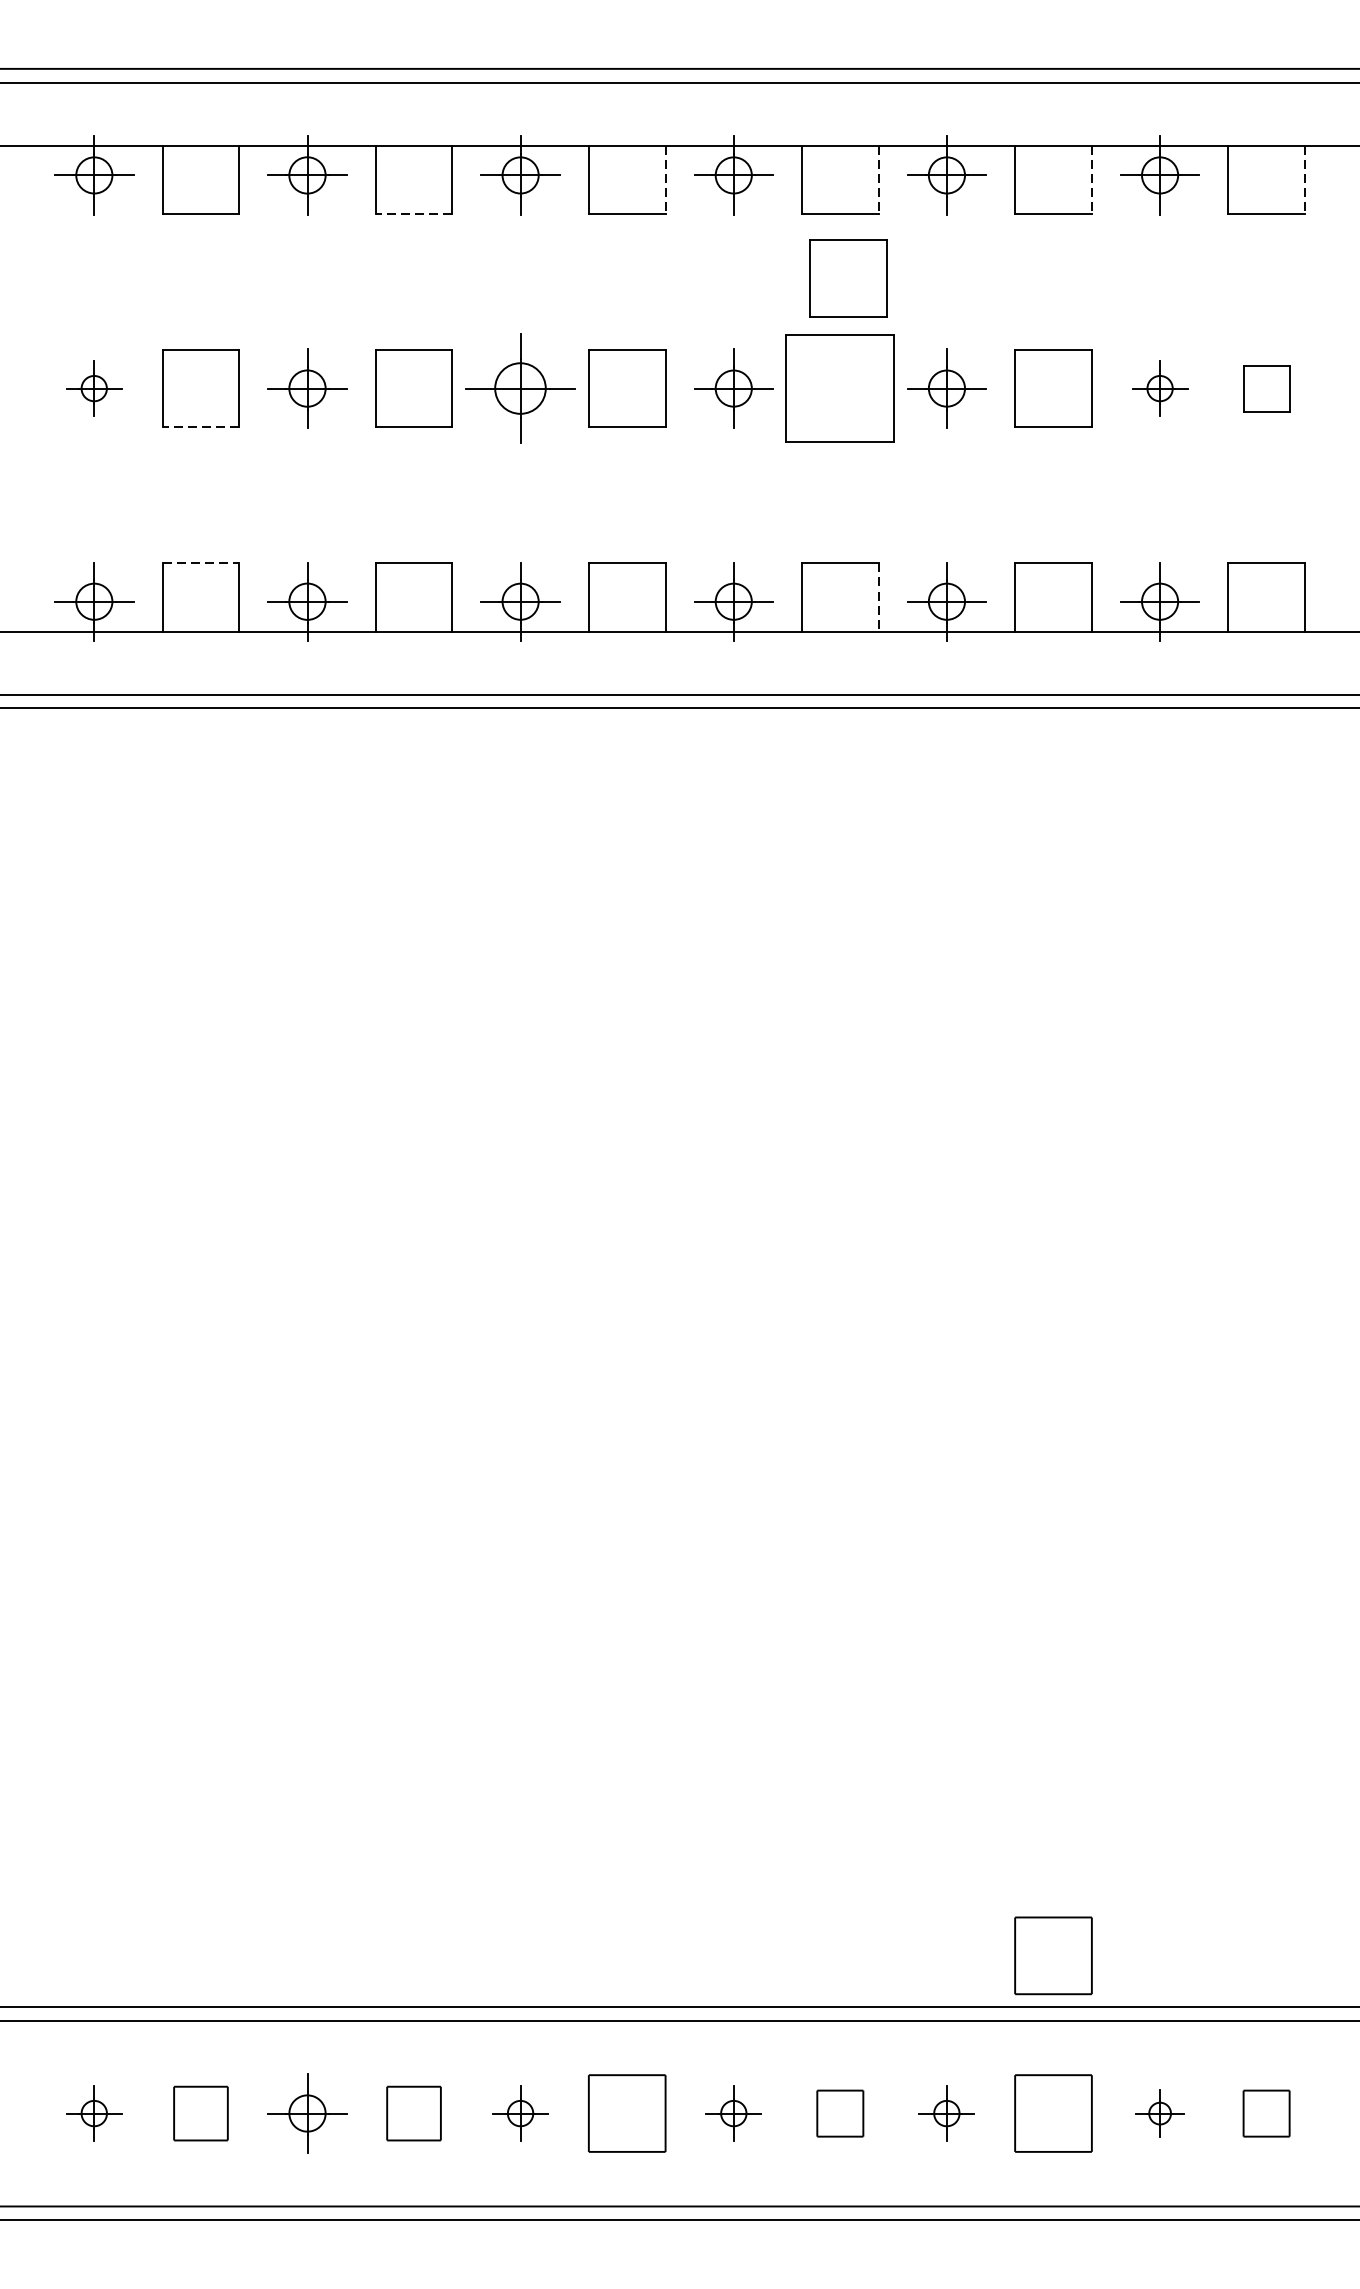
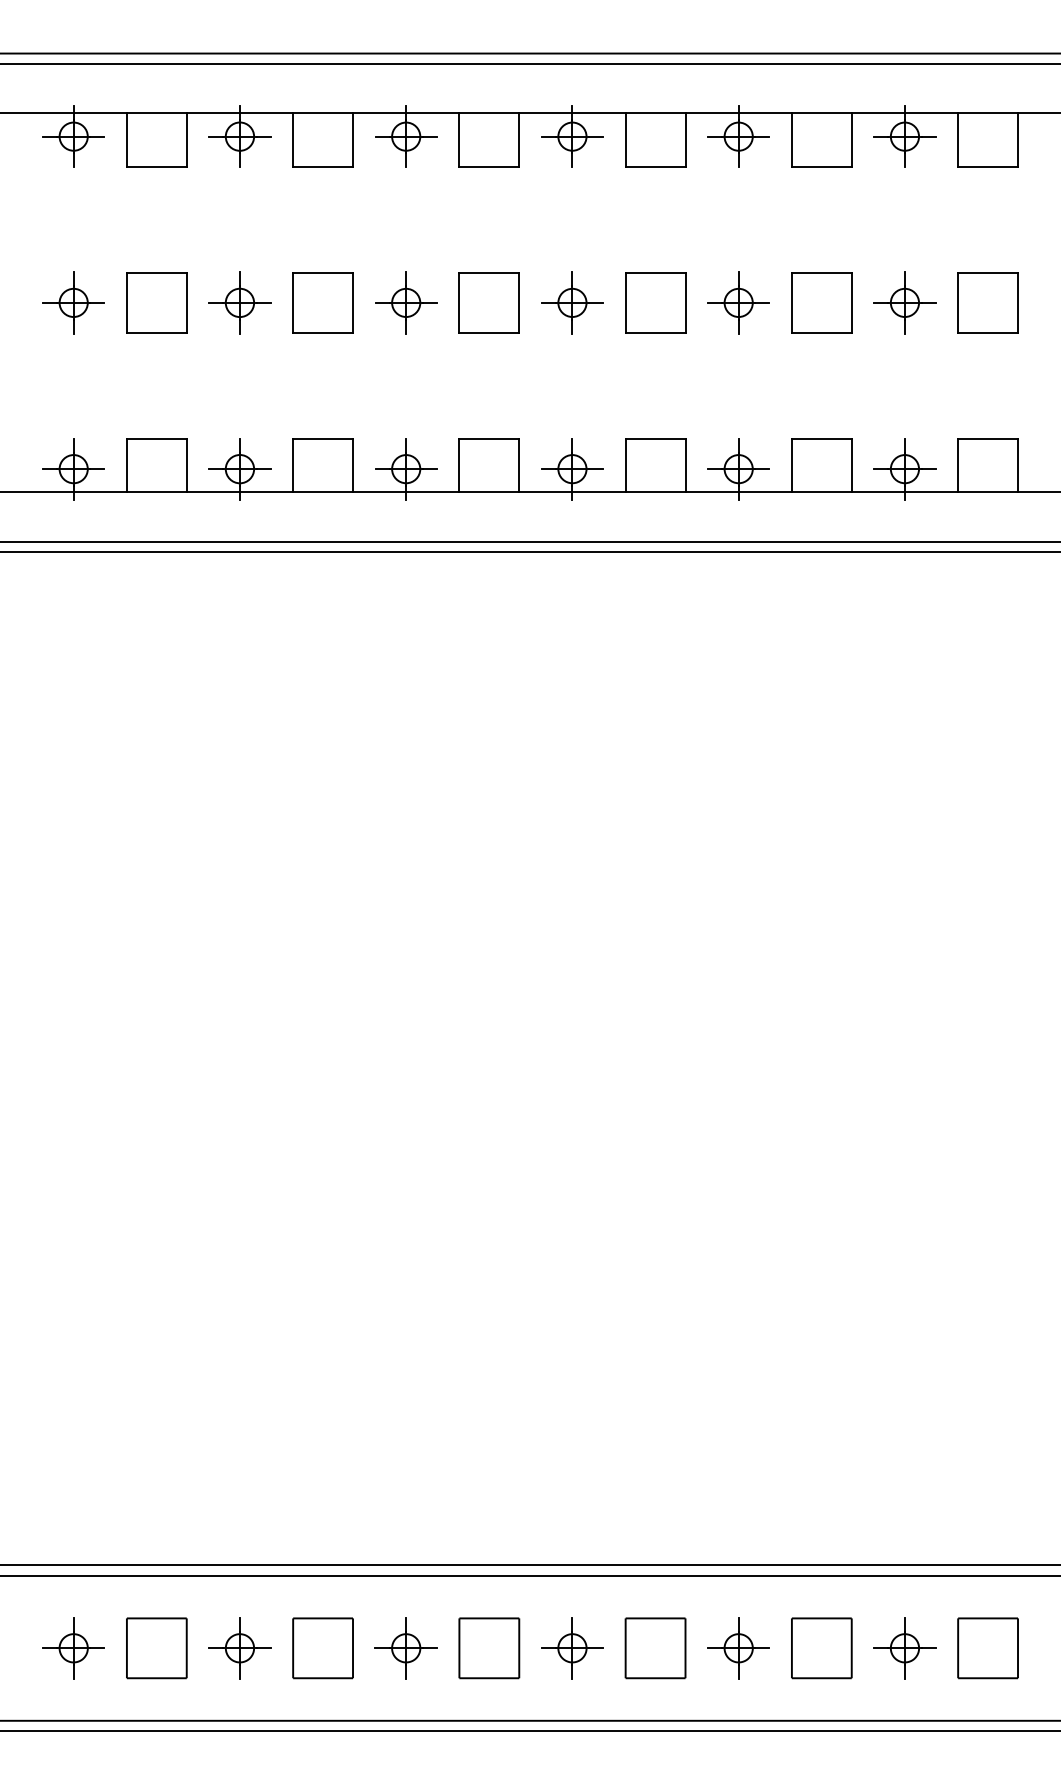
line: (665, 179) -> (519, 139), dashed -> solid
line: (878, 179) -> (685, 139), dashed -> solid
line: (1091, 179) -> (851, 139), dashed -> solid
line: (1304, 179) -> (1017, 139), dashed -> solid
line: (414, 213) -> (323, 166), dashed -> solid
part: (847, 277) -> (661, 216), removed
part: (94, 388) -> (73, 302), size x1.43
part: (521, 388) -> (406, 302), size x0.71
part: (840, 388) -> (655, 302), size x0.71
part: (1159, 388) -> (904, 302), size x1.43
part: (1265, 388) -> (987, 302), size x1.67
line: (200, 426) -> (156, 332), dashed -> solid
line: (200, 563) -> (156, 439), dashed -> solid
line: (878, 597) -> (685, 465), dashed -> solid
part: (1053, 1956) -> (821, 1525), removed
part: (94, 2113) -> (73, 1648), size x1.43
part: (200, 2113) -> (156, 1648), size x1.43
part: (413, 2113) -> (322, 1648), size x1.43
part: (519, 2113) -> (405, 1648), size x1.43
part: (733, 2113) -> (572, 1648), size x1.43
part: (840, 2113) -> (655, 1648), size x1.67
part: (946, 2113) -> (738, 1648), size x1.43
part: (1159, 2113) -> (904, 1648), size x1.67
part: (1265, 2113) -> (987, 1648), size x1.67

